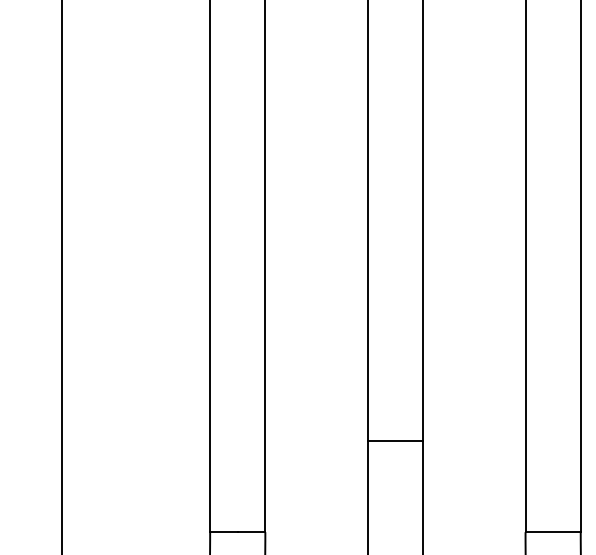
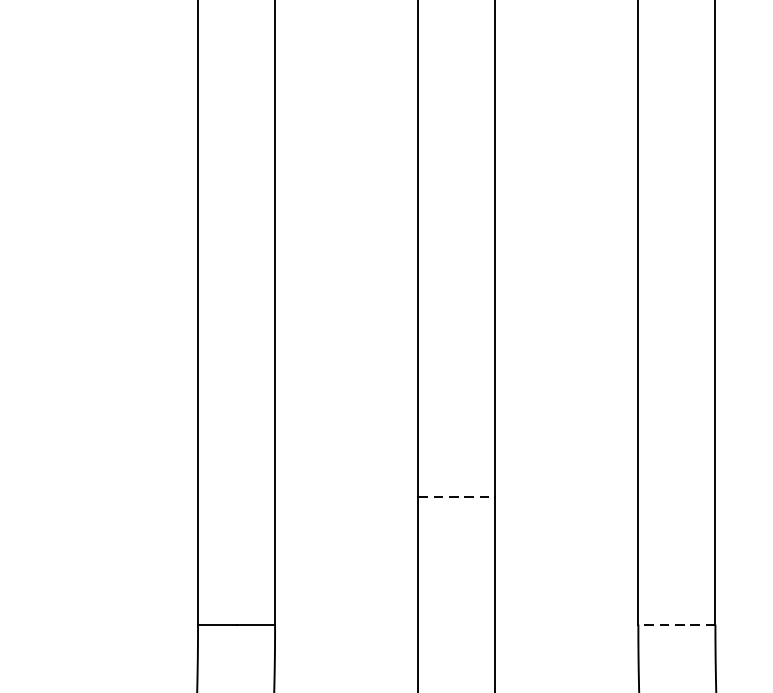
line: (395, 440) -> (456, 496), solid -> dashed
line: (553, 532) -> (677, 625), solid -> dashed

